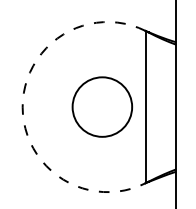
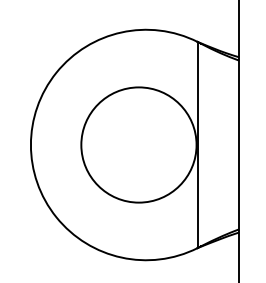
circle: (101, 106) -> (137, 144), size x1.43
arc: (22, 107) -> (30, 145), dashed -> solid

